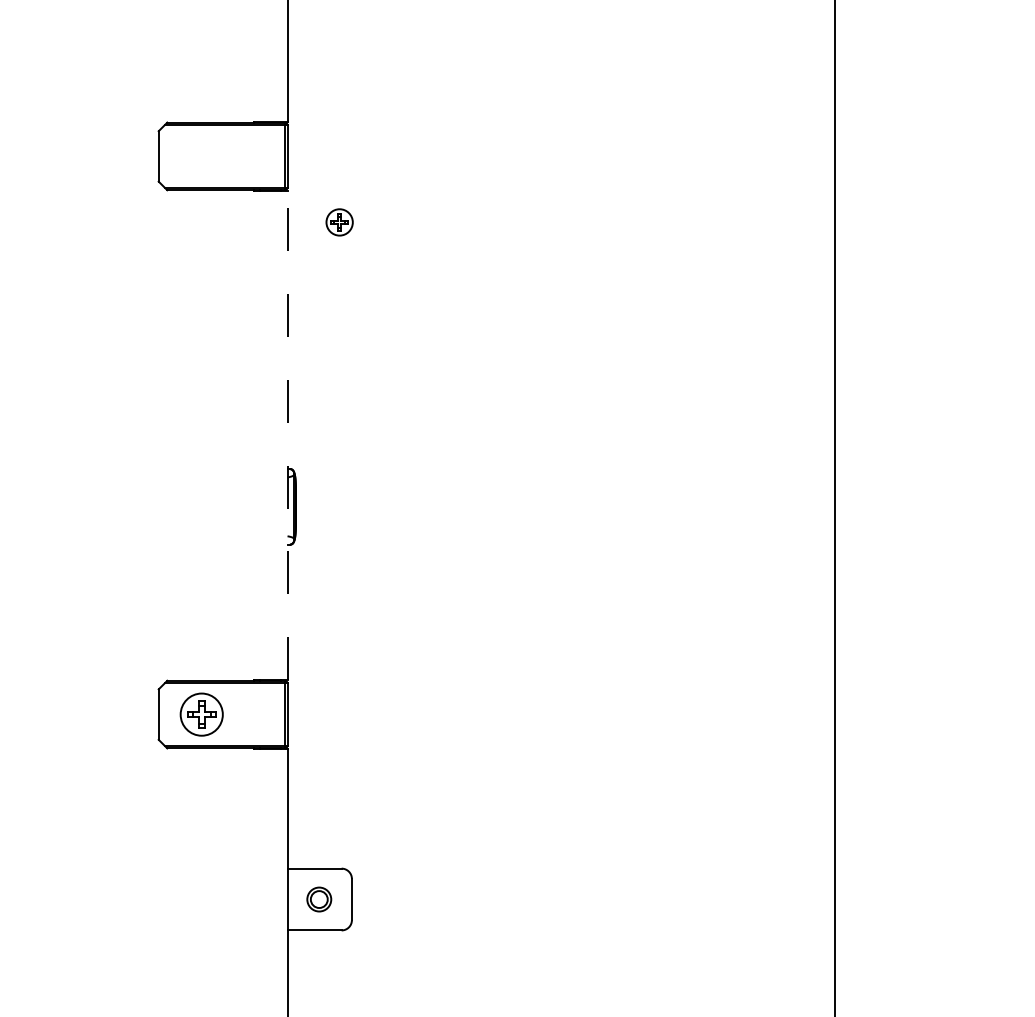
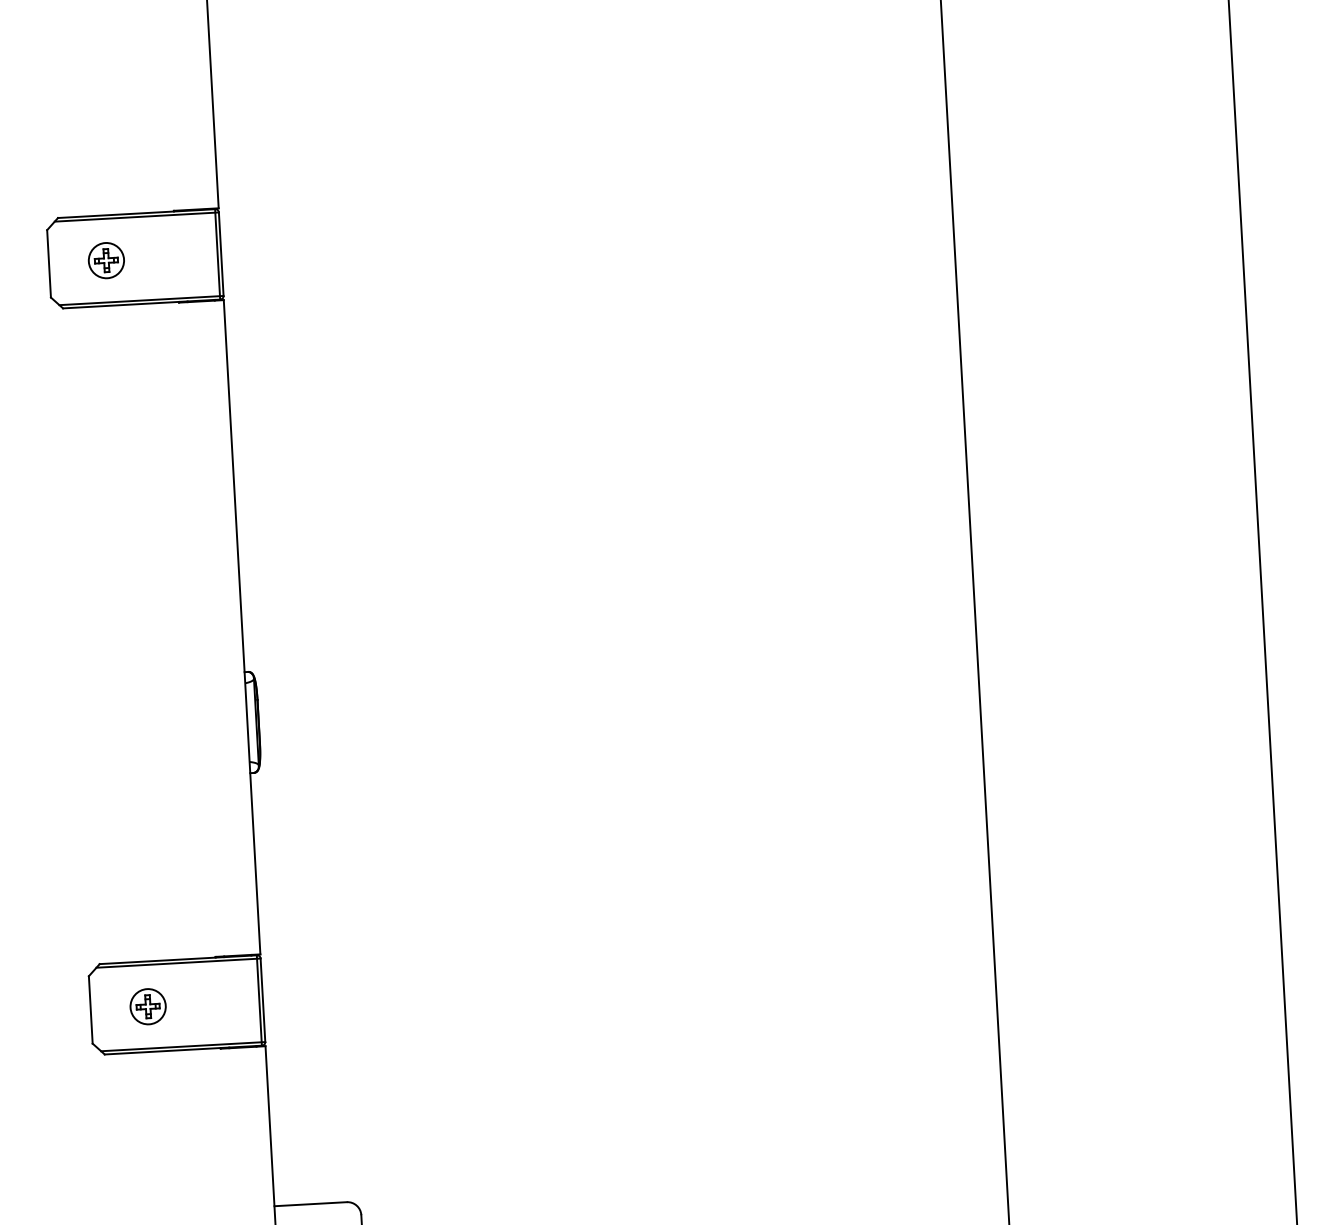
part: (339, 222) -> (106, 260), moved
line: (287, 435) -> (242, 627), dashed -> solid
part: (201, 714) -> (147, 1006), size x0.62

